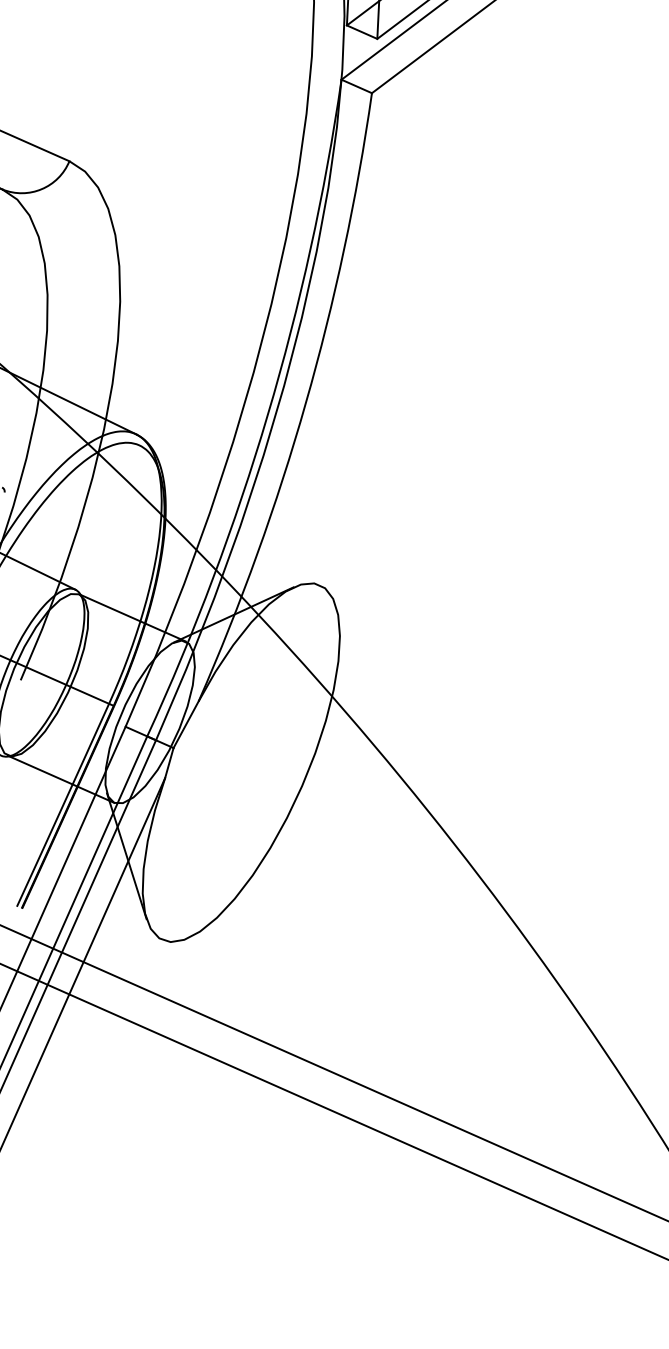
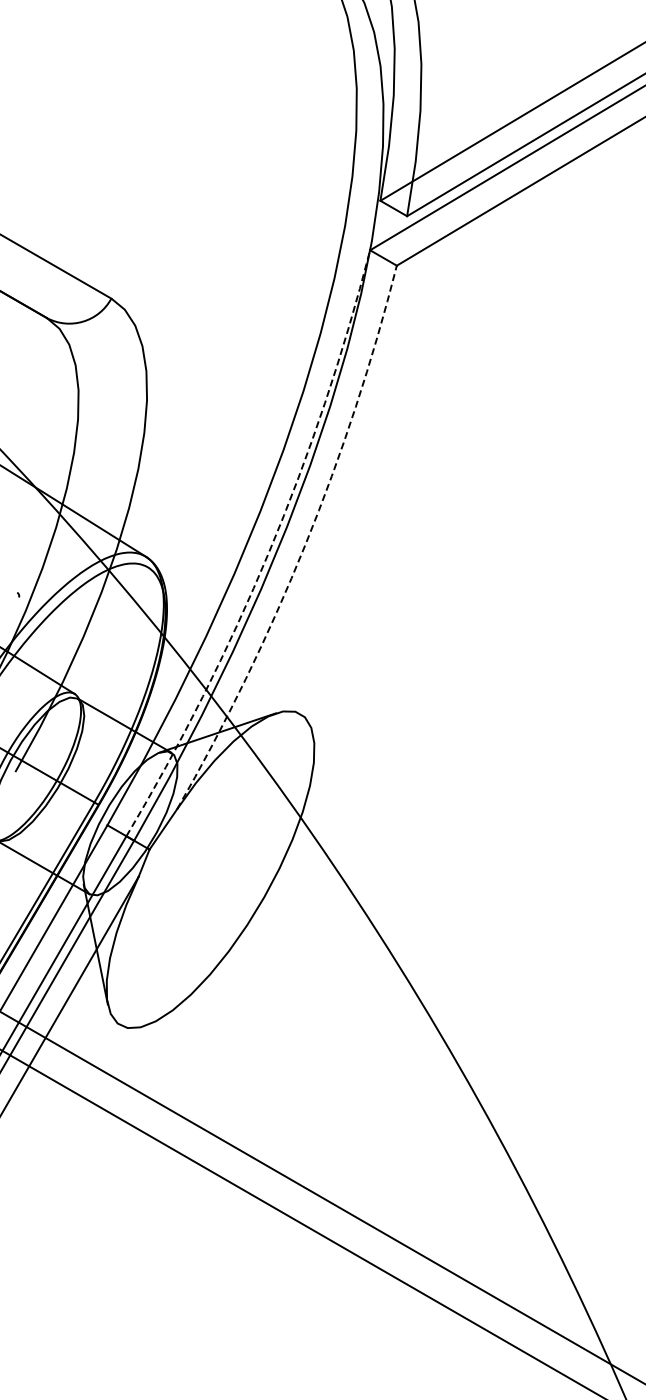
arc: (305, 402) -> (305, 544), solid -> dashed
arc: (268, 414) -> (269, 551), solid -> dashed

